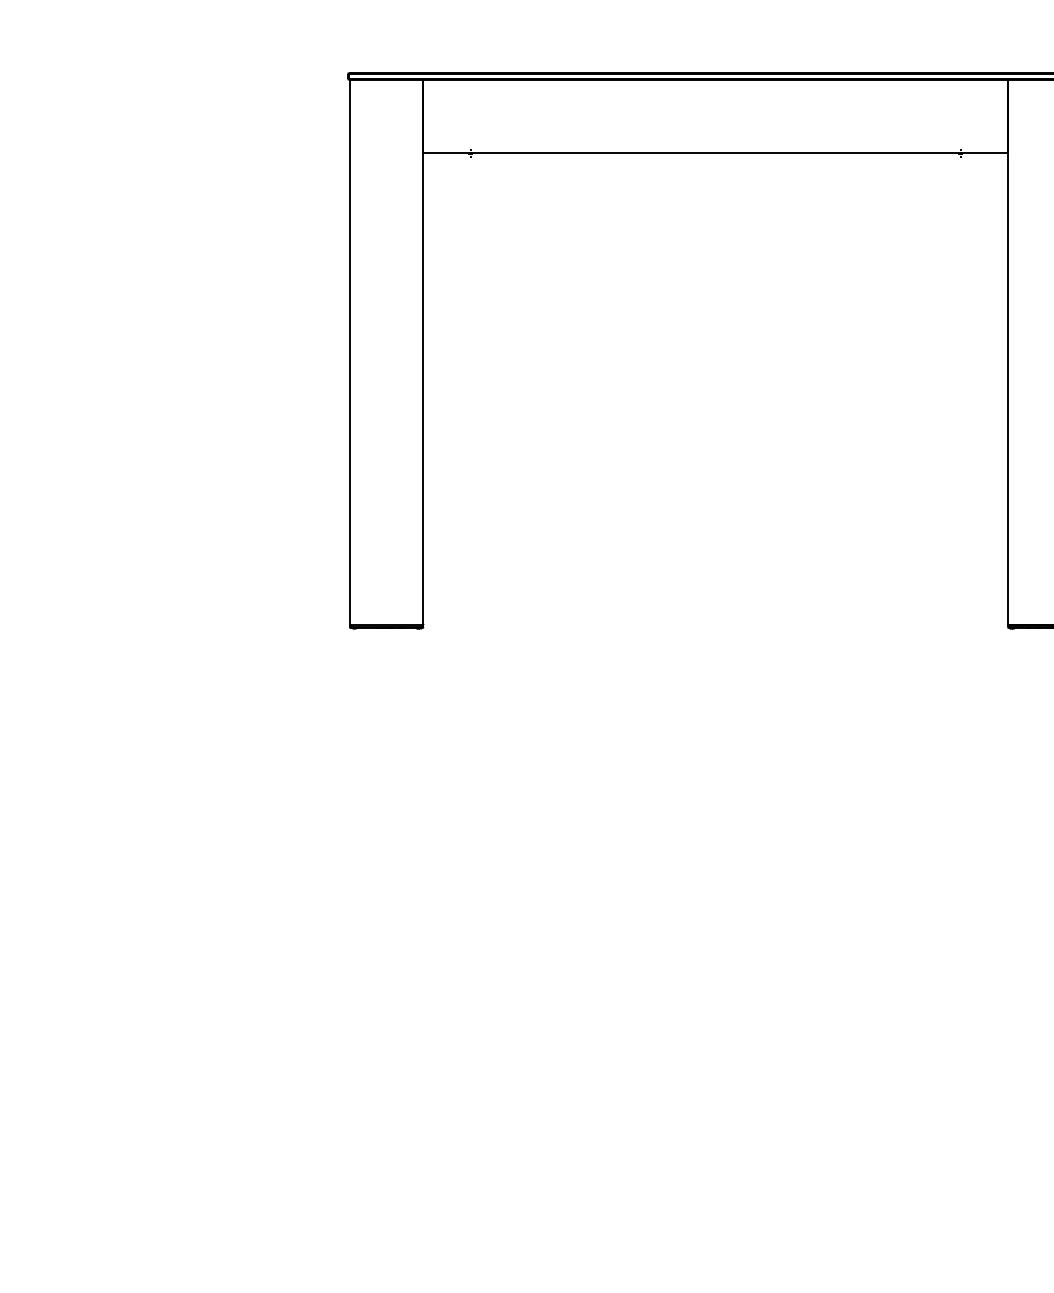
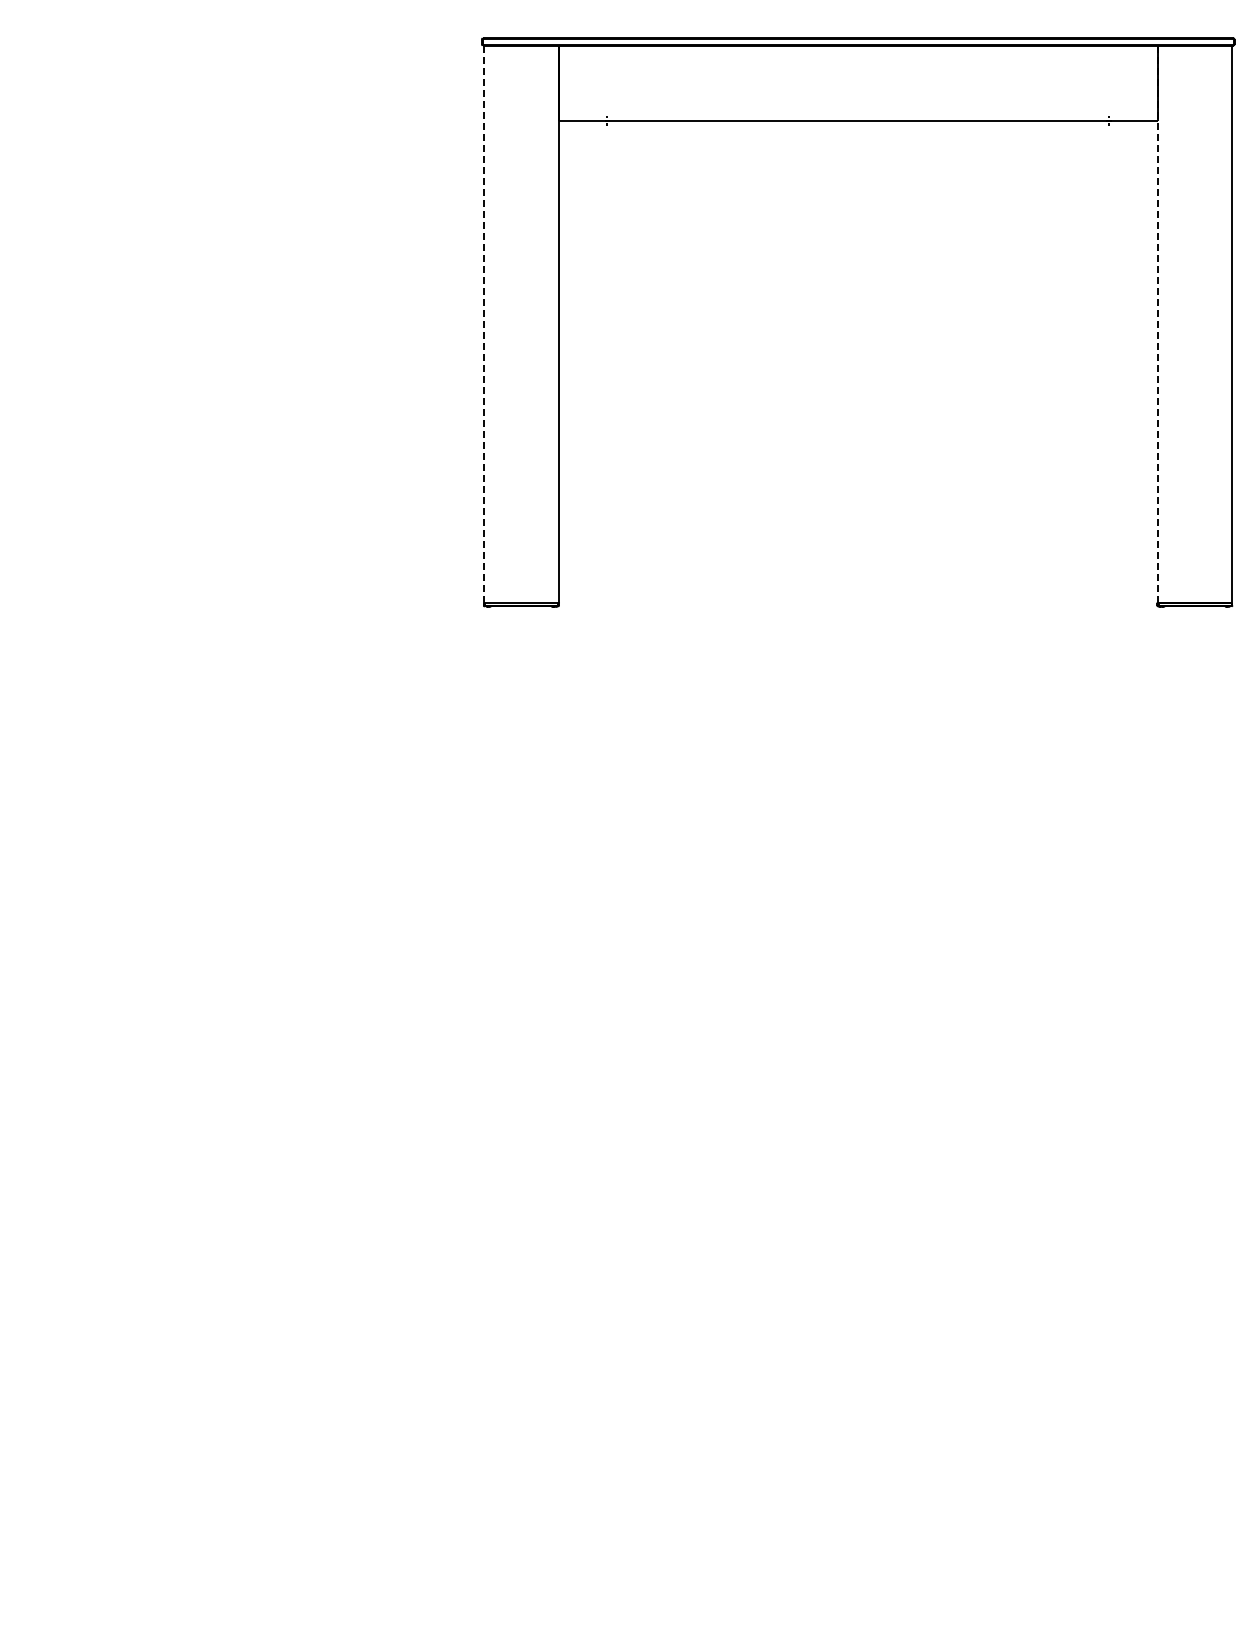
line: (349, 352) -> (483, 324), solid -> dashed
line: (1008, 352) -> (1157, 324), solid -> dashed

